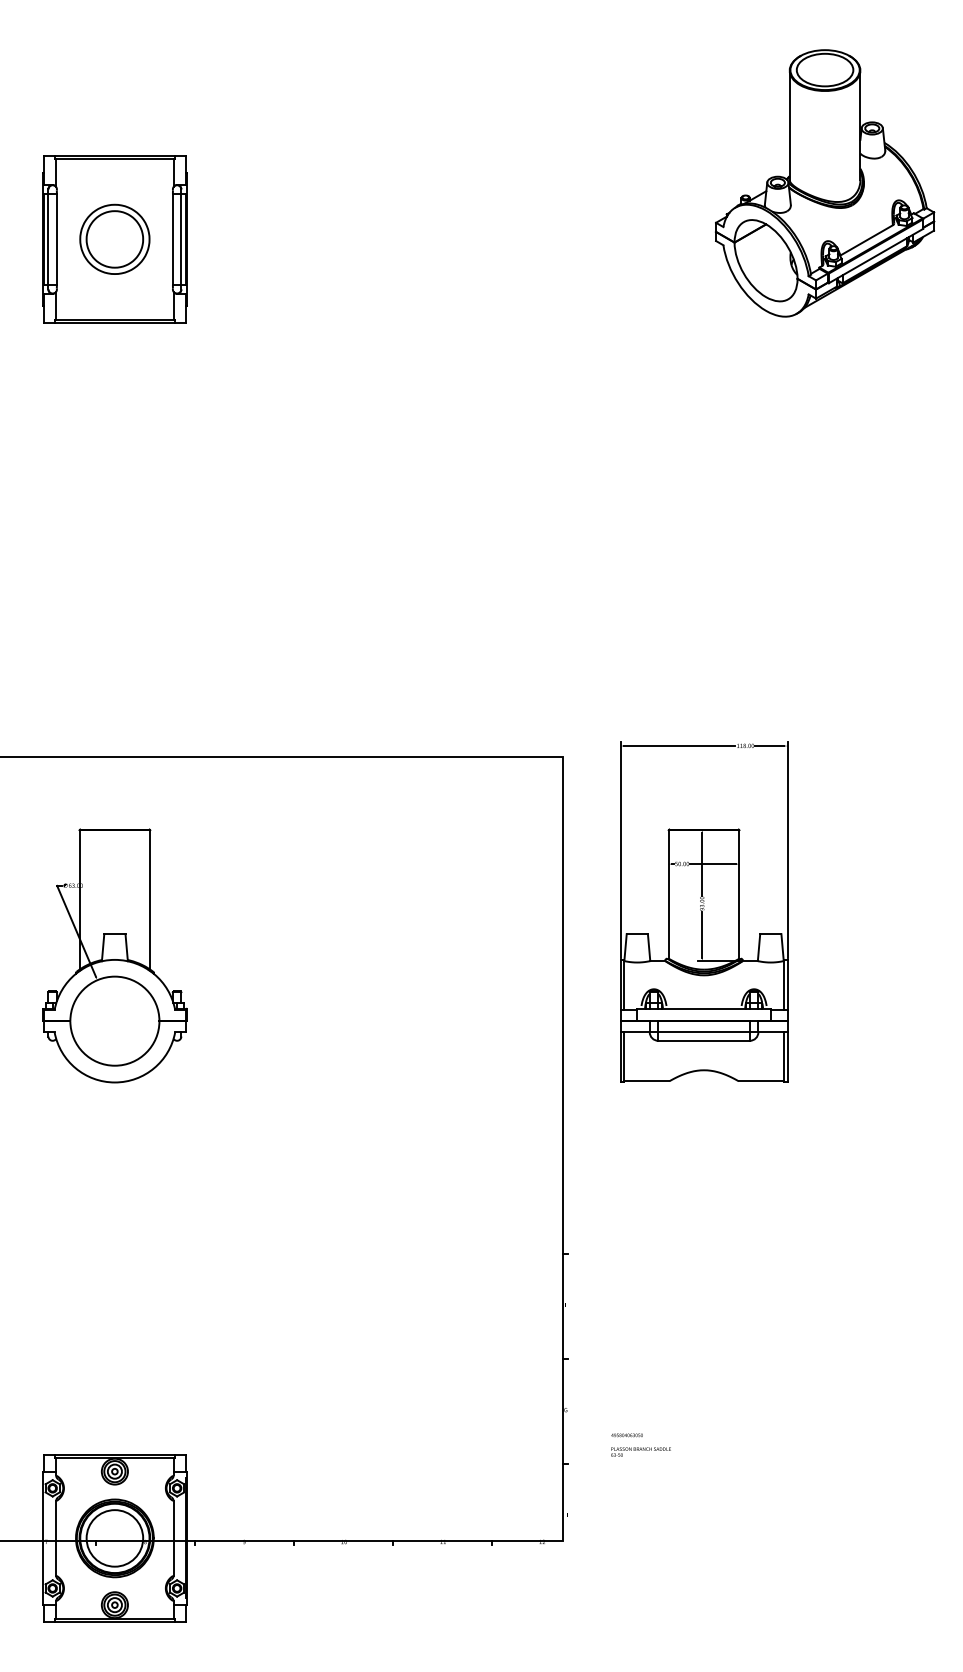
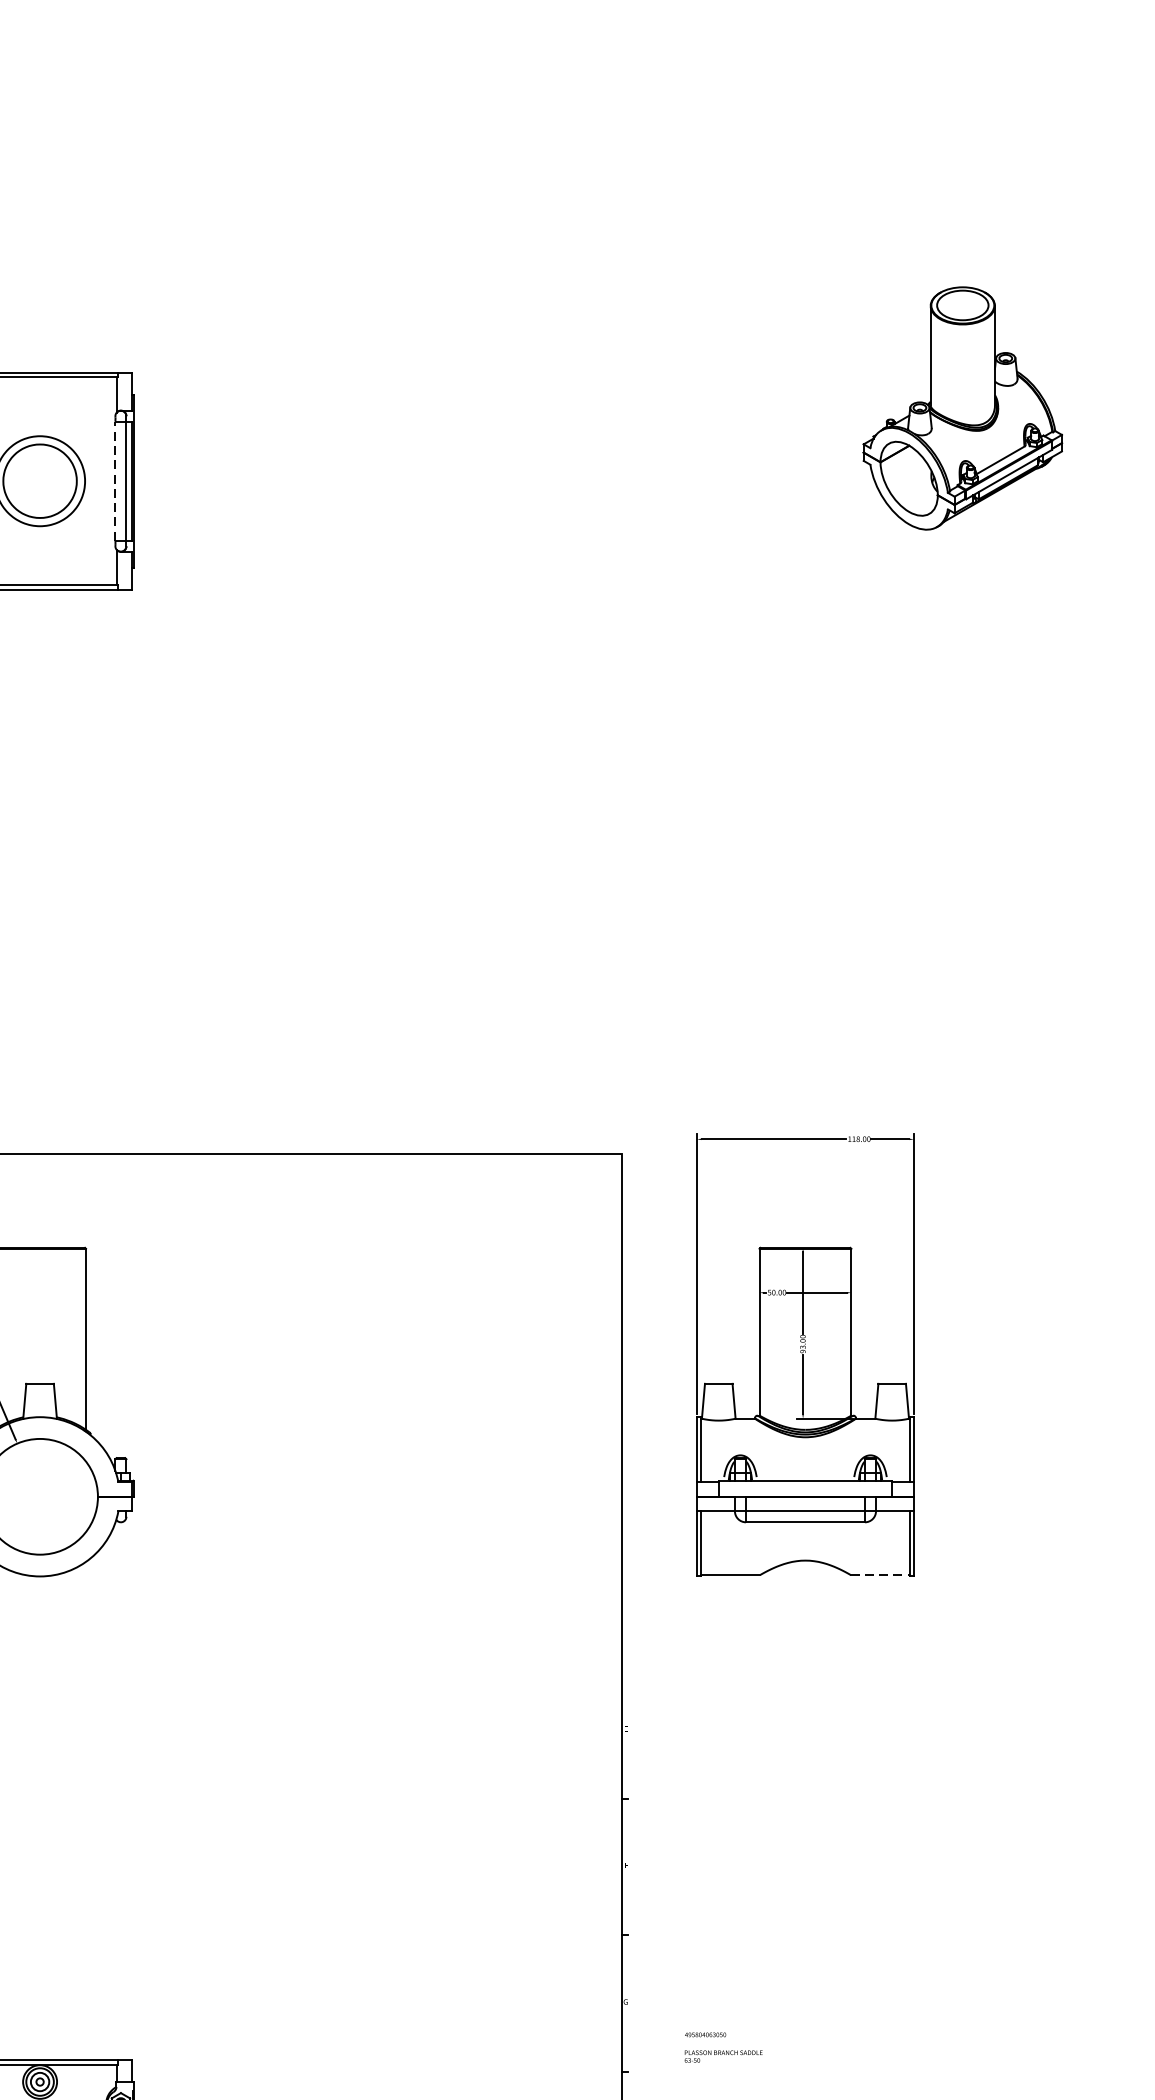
part: (825, 183) -> (963, 408), size x0.7
line: (172, 239) -> (114, 481), solid -> dashed
line: (761, 1081) -> (880, 1575), solid -> dashed

